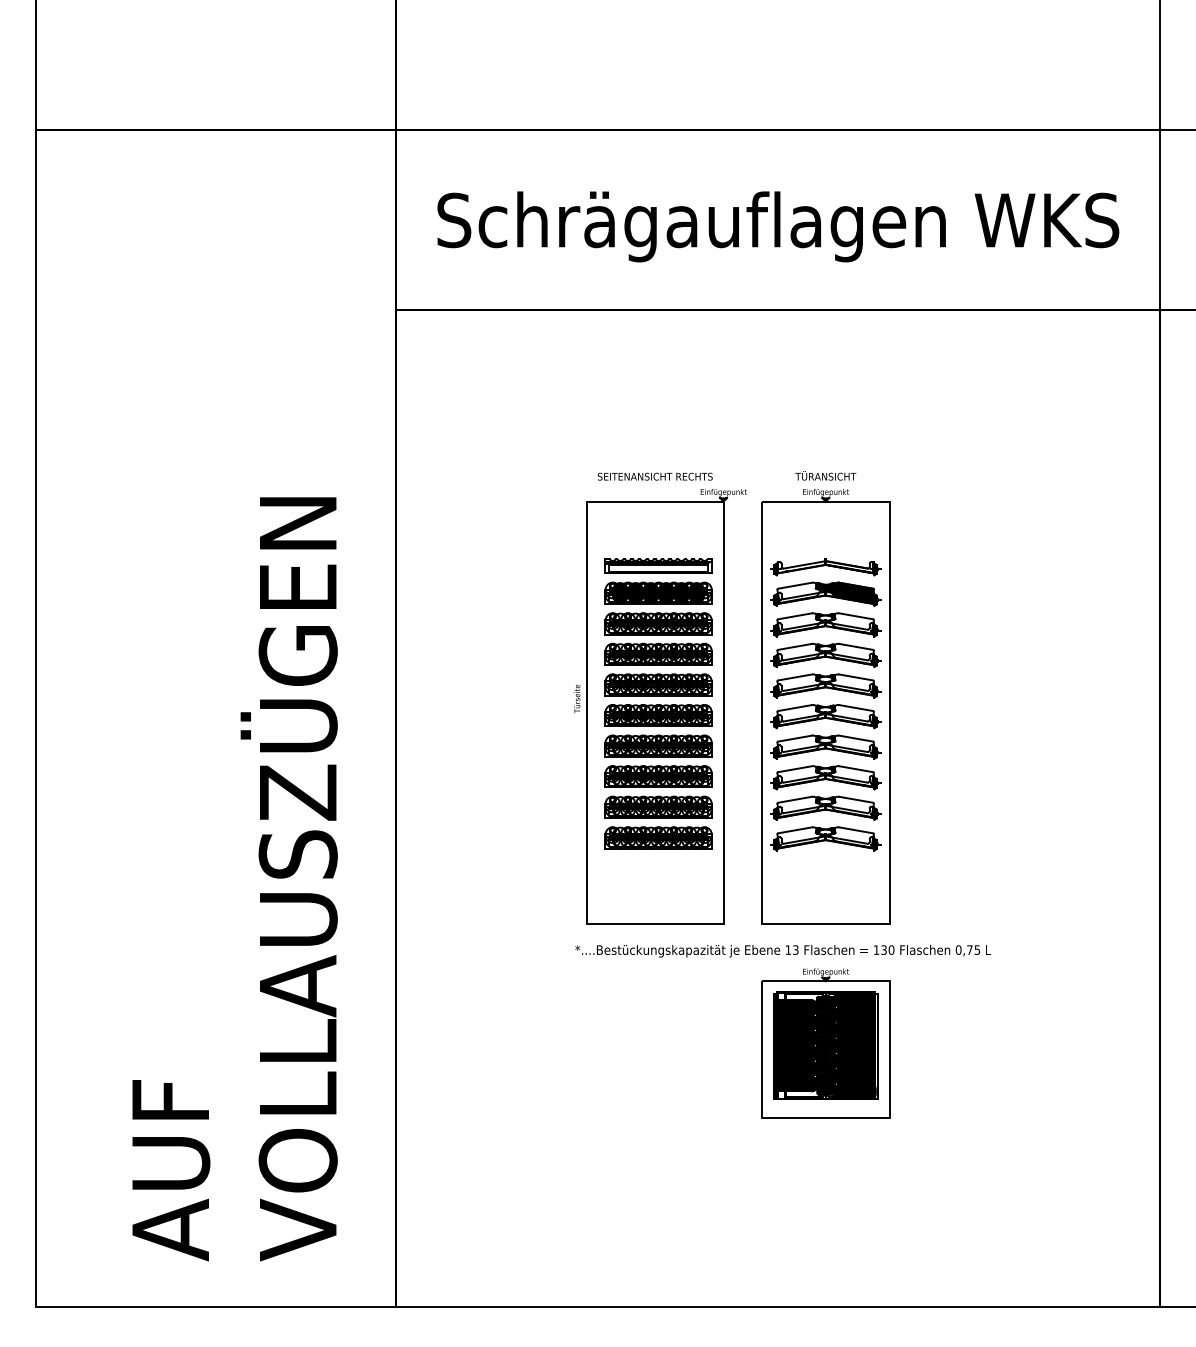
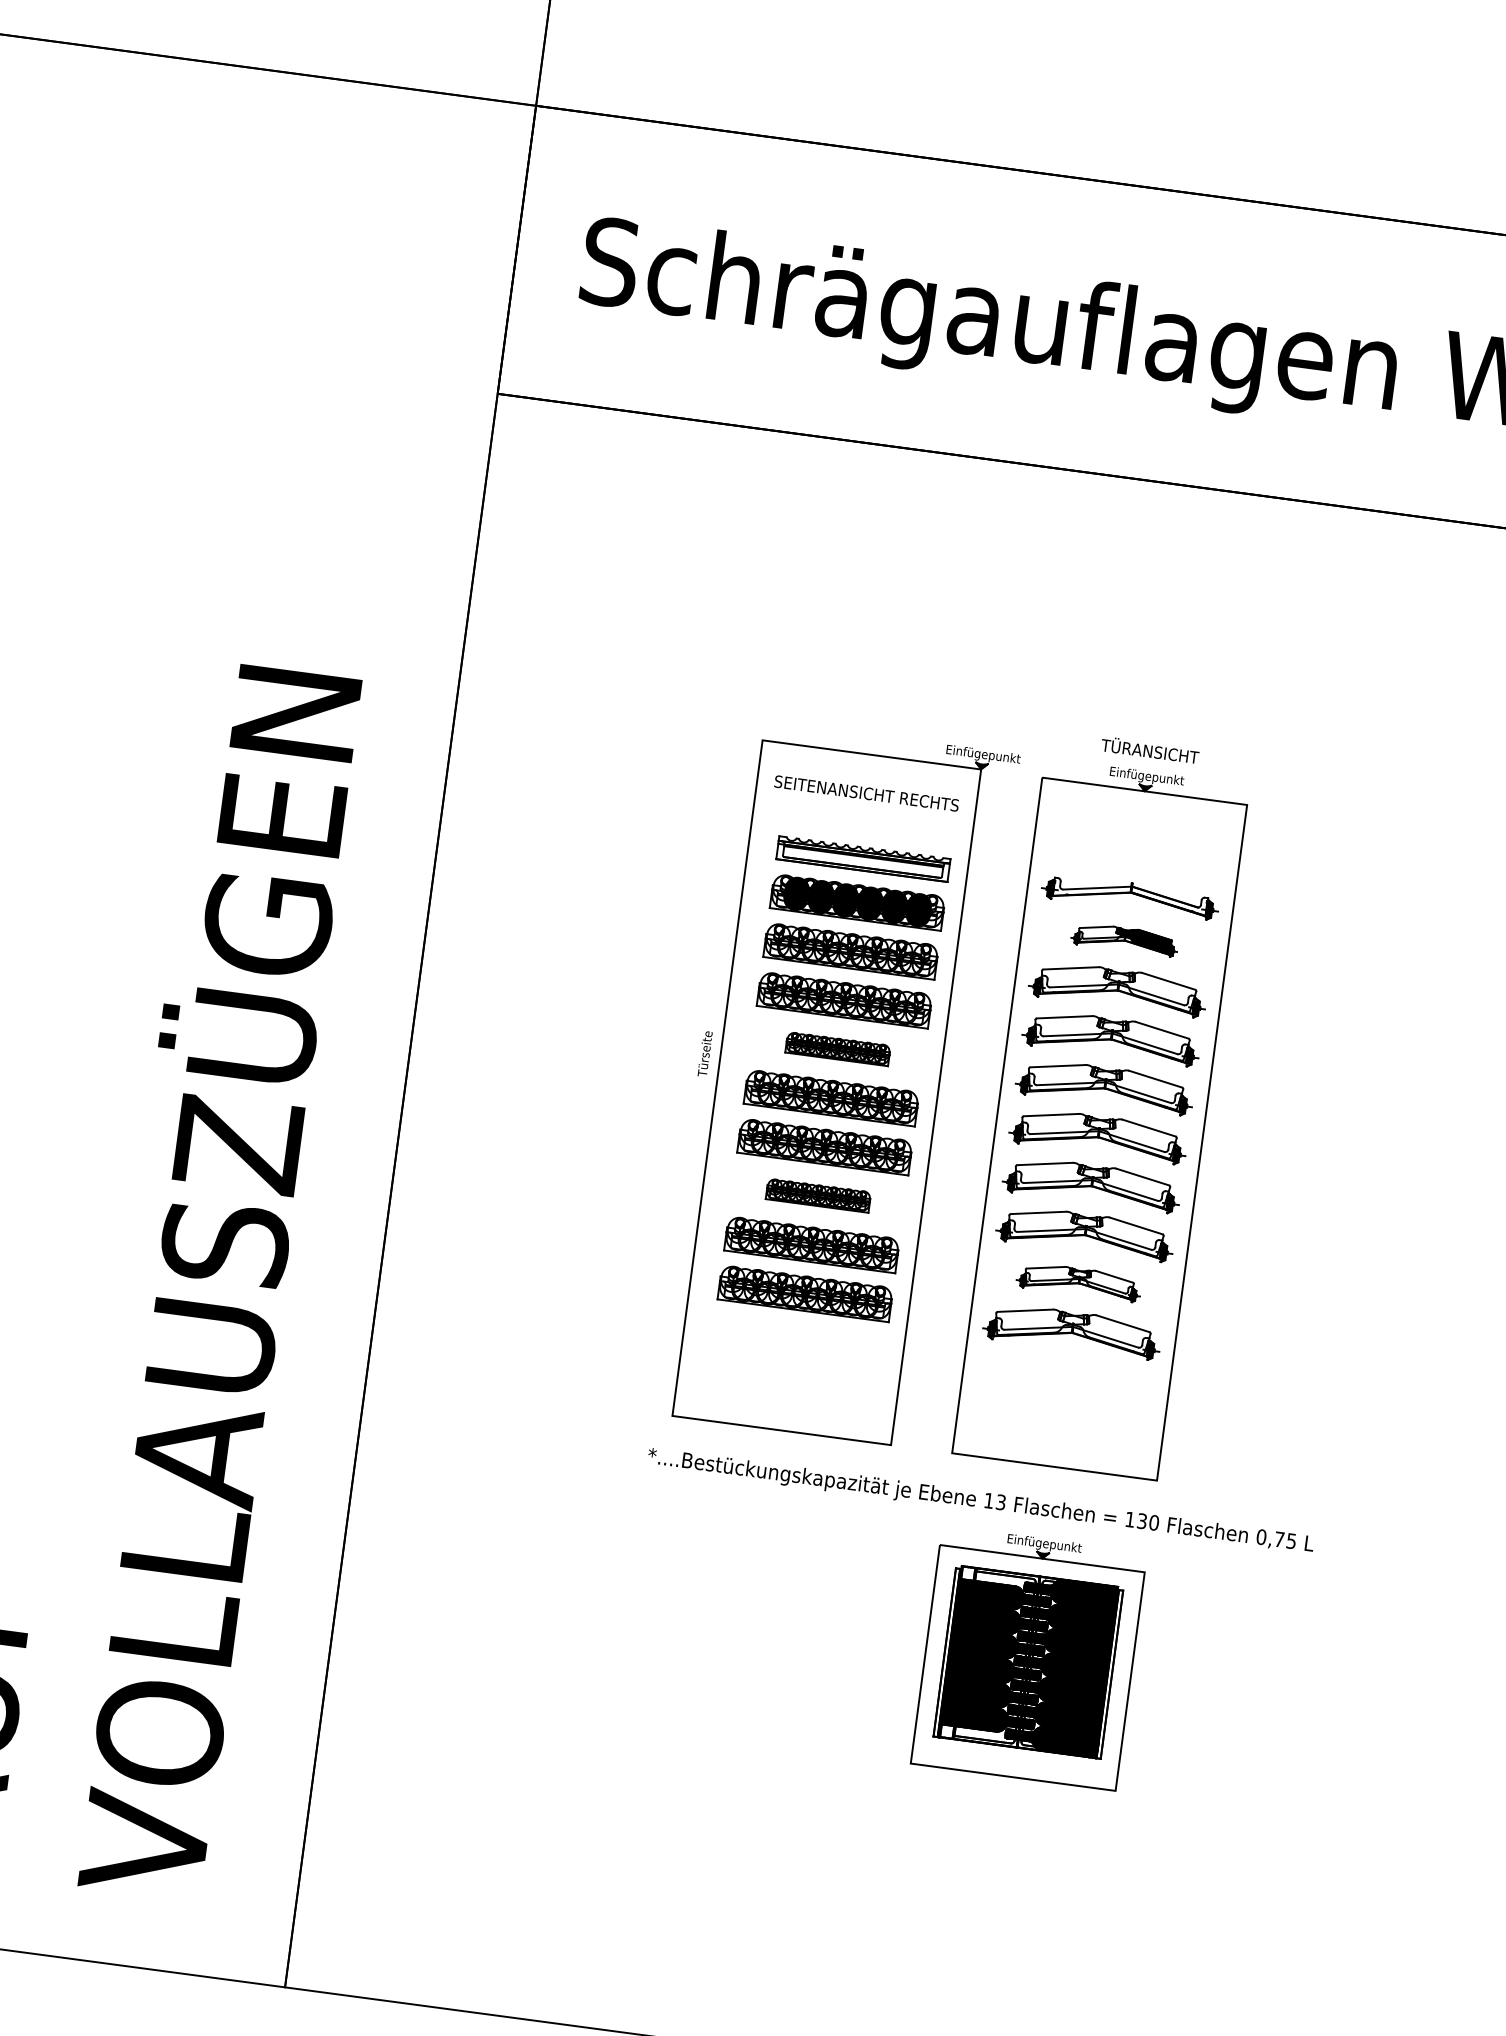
text: (654, 476) -> (865, 793), moved
part: (825, 593) -> (1124, 938), size x0.6
part: (658, 684) -> (838, 1048), size x0.6
part: (658, 776) -> (818, 1195), size x0.6
part: (825, 807) -> (1078, 1280), size x0.7

